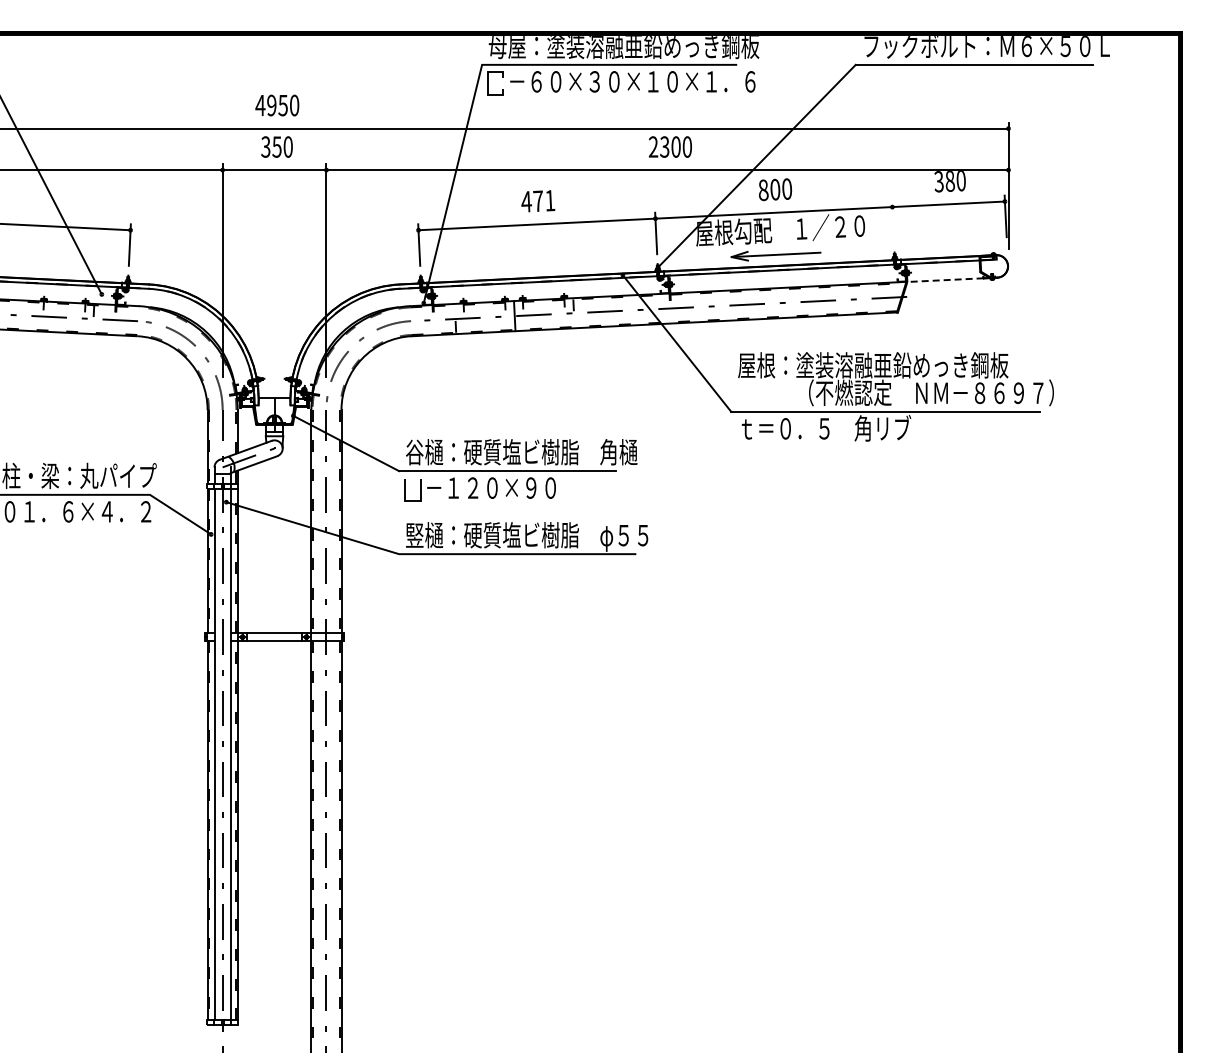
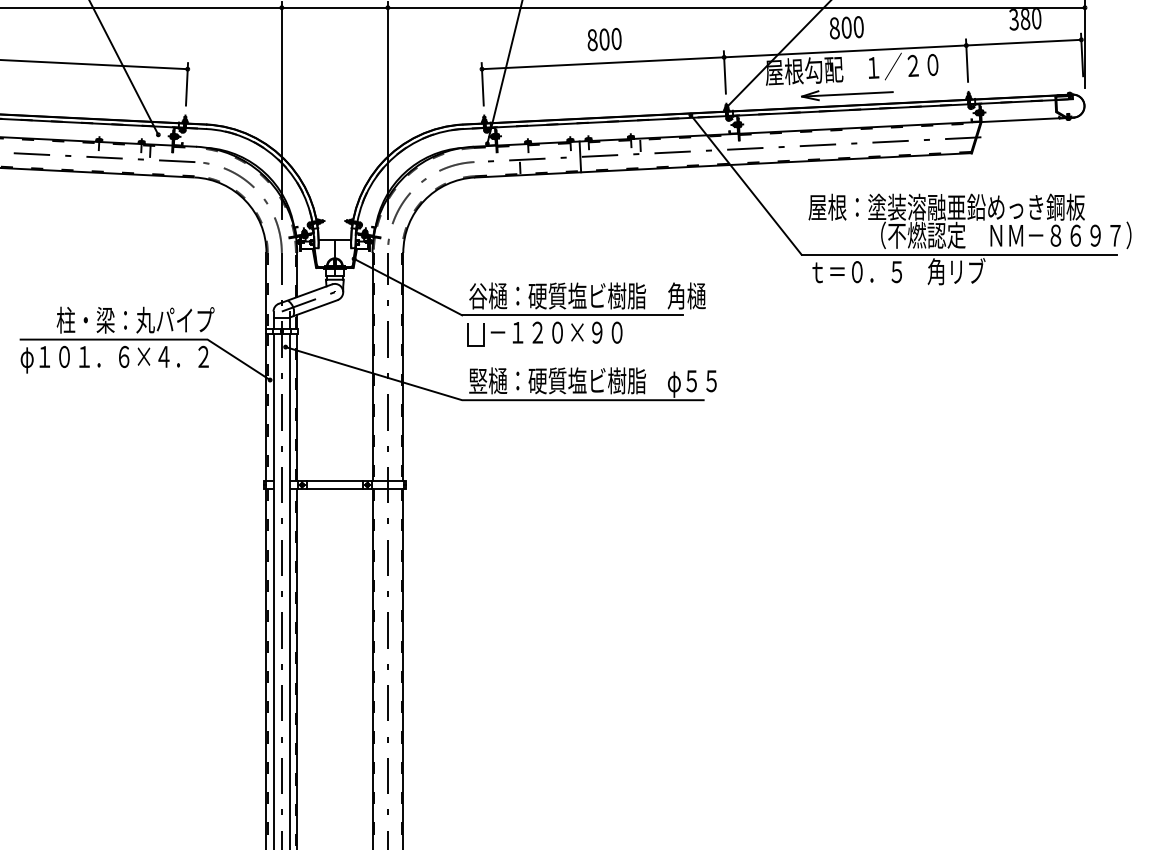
text: (538, 200) -> (604, 38), 471 -> 800
line: (893, 221) -> (967, 60), added
line: (944, 280) -> (1019, 120), dashed -> solid

